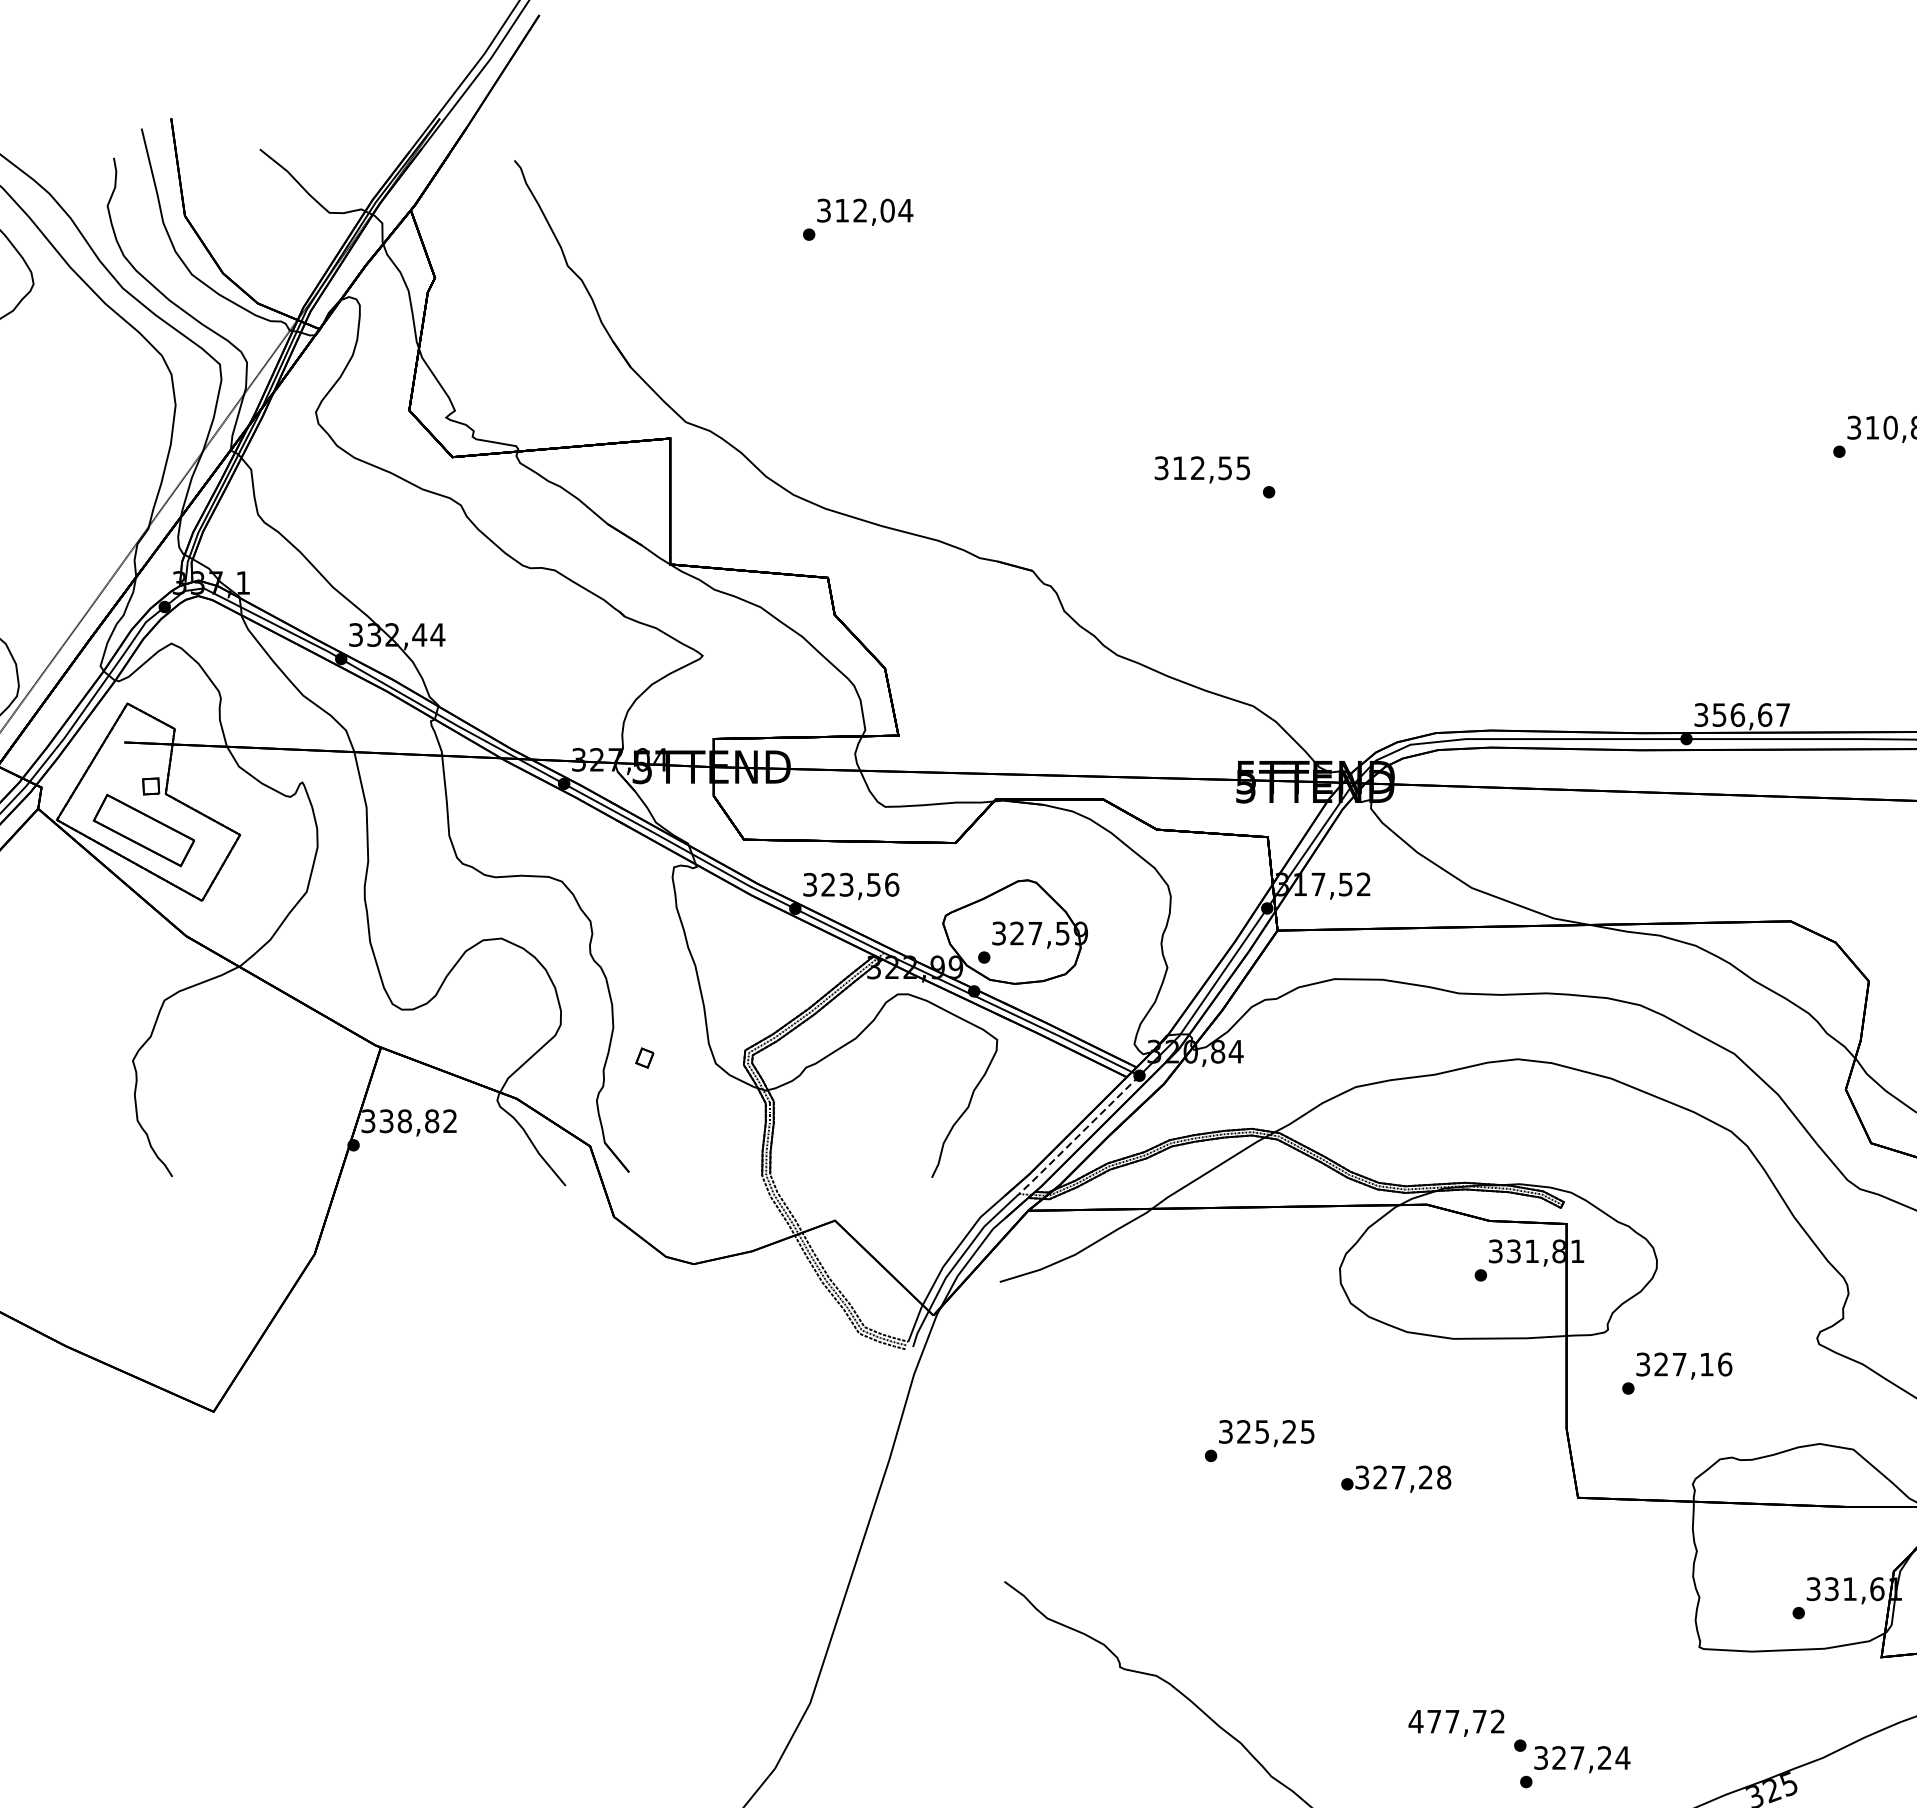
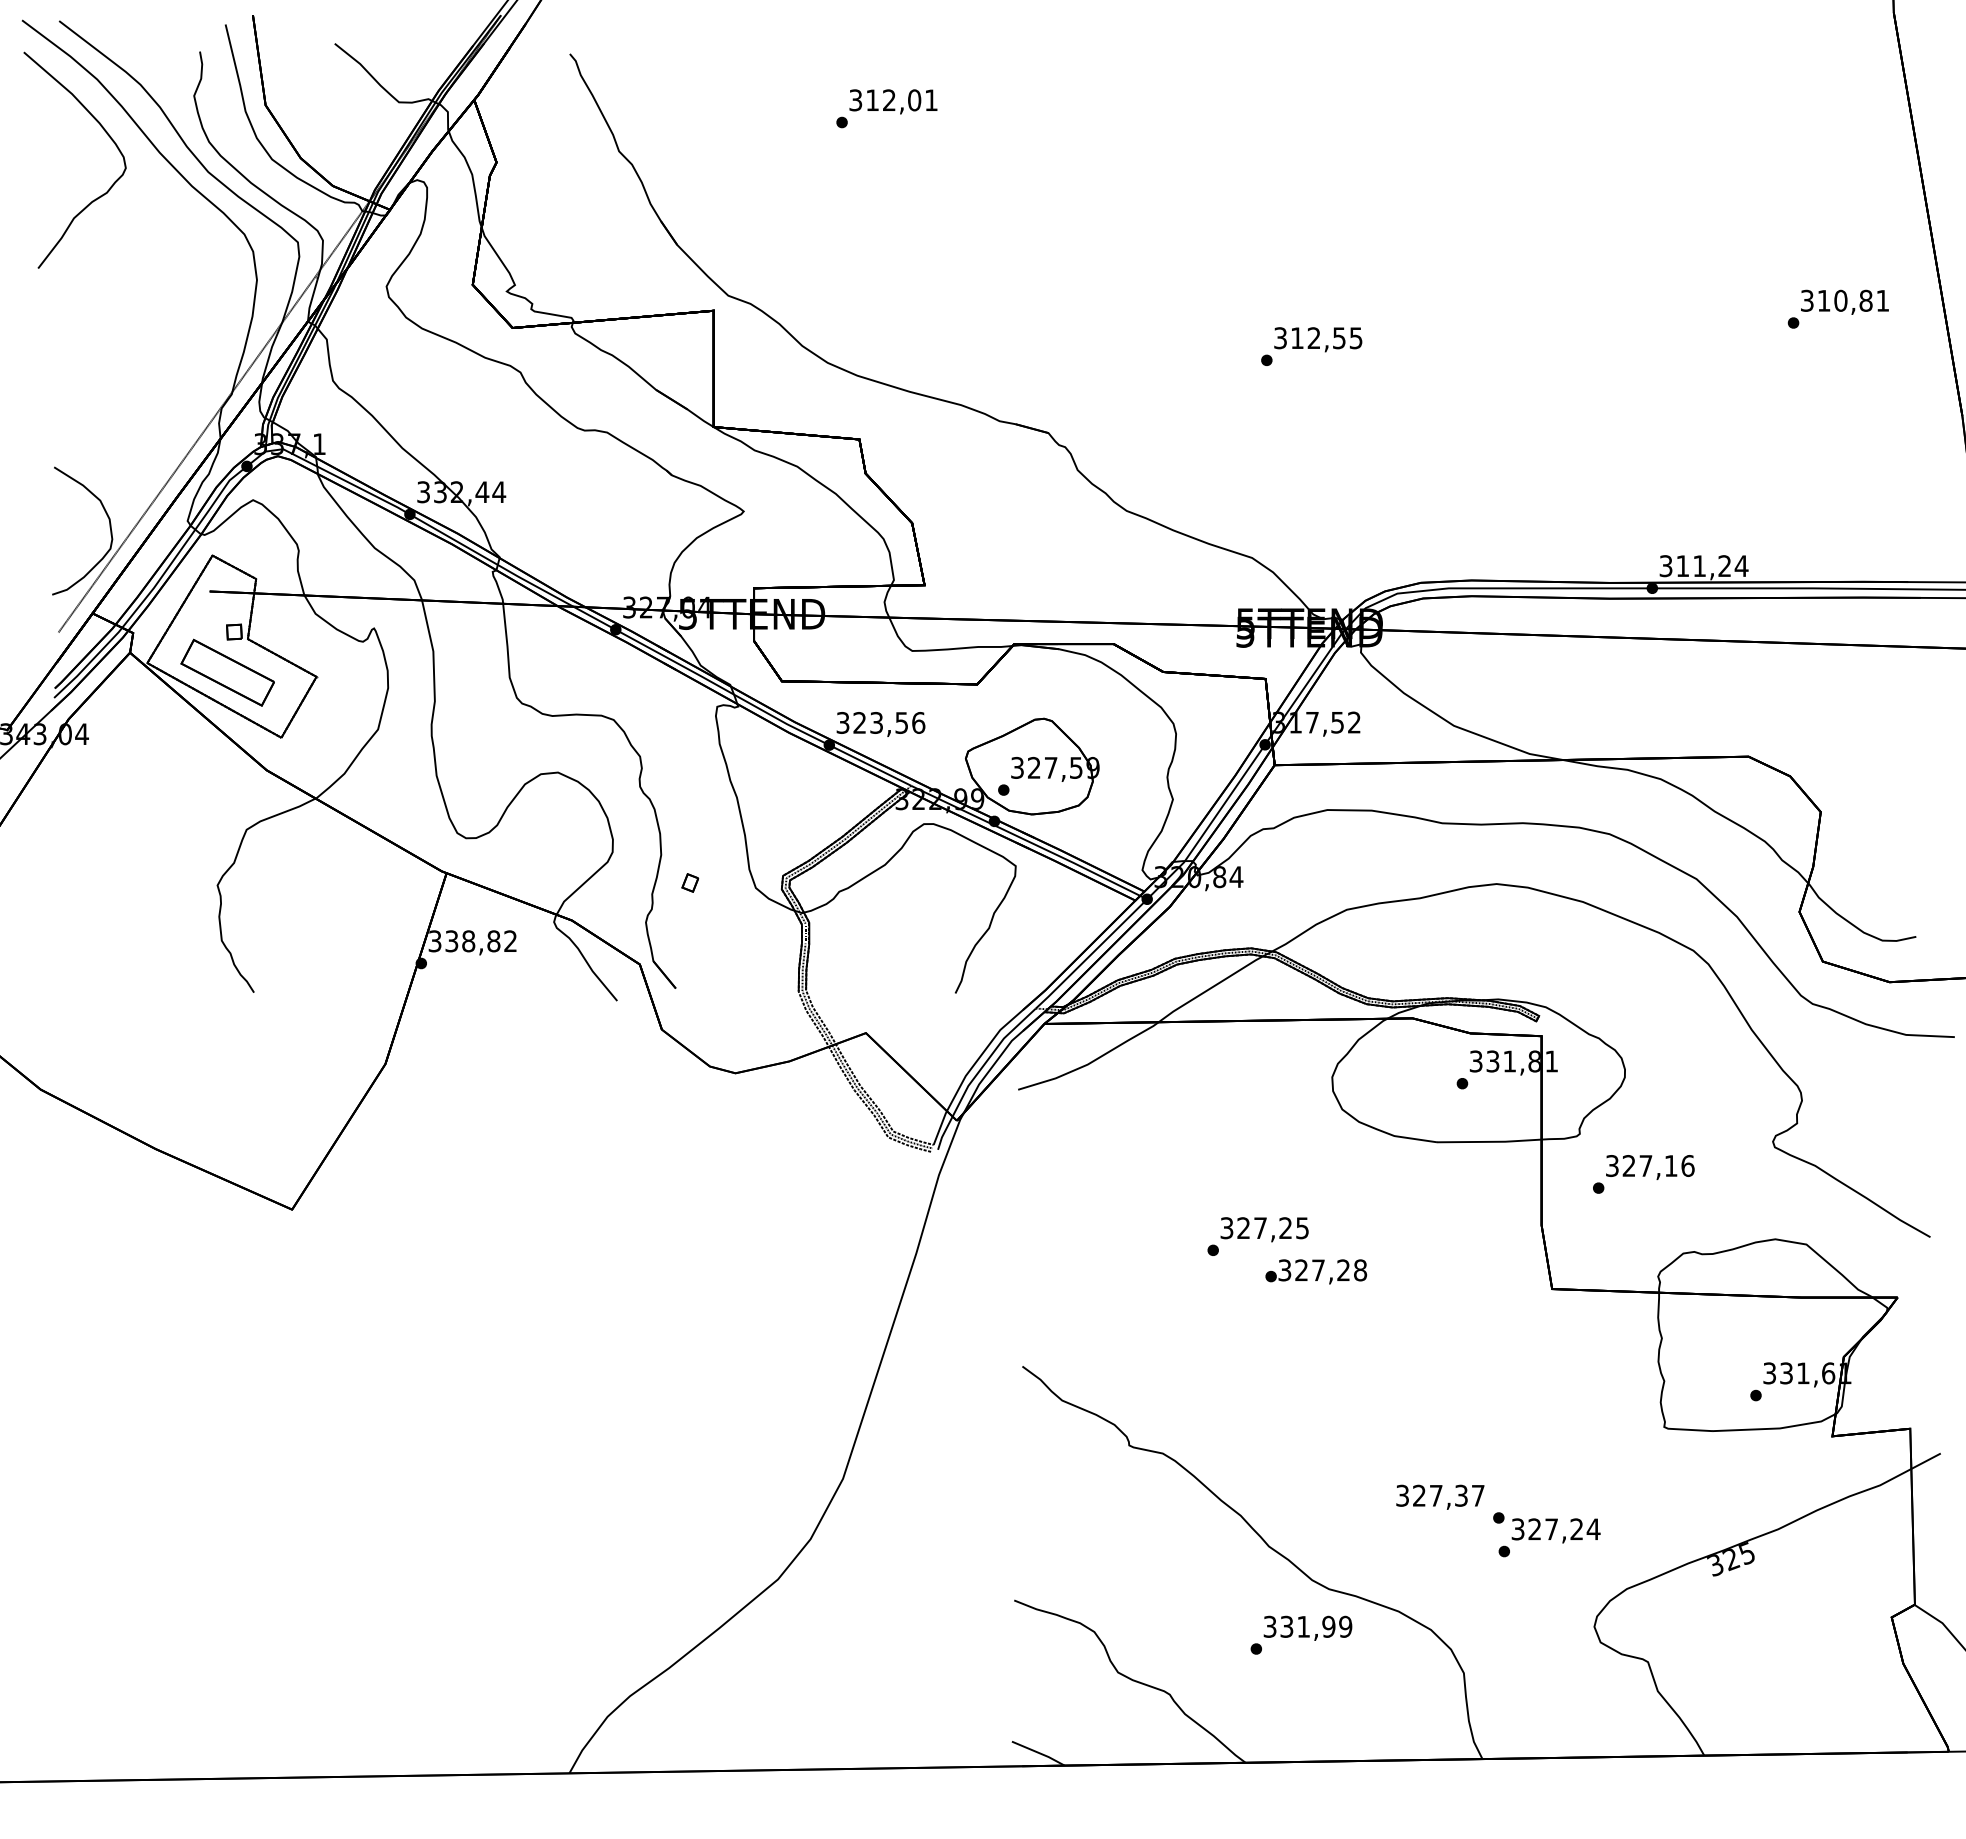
text: (905, 209) -> (931, 99), 312,04 -> 312,01
text: (1202, 469) -> (1318, 339), moved
text: (1751, 715) -> (1712, 566), 356,67 -> 311,24
line: (1079, 1135) -> (1091, 954), dashed -> solid
text: (1262, 1432) -> (1260, 1228), 325,25 -> 327,25
text: (1396, 1478) -> (1316, 1271), moved
text: (1456, 1721) -> (1439, 1495), 477,72 -> 327,37

